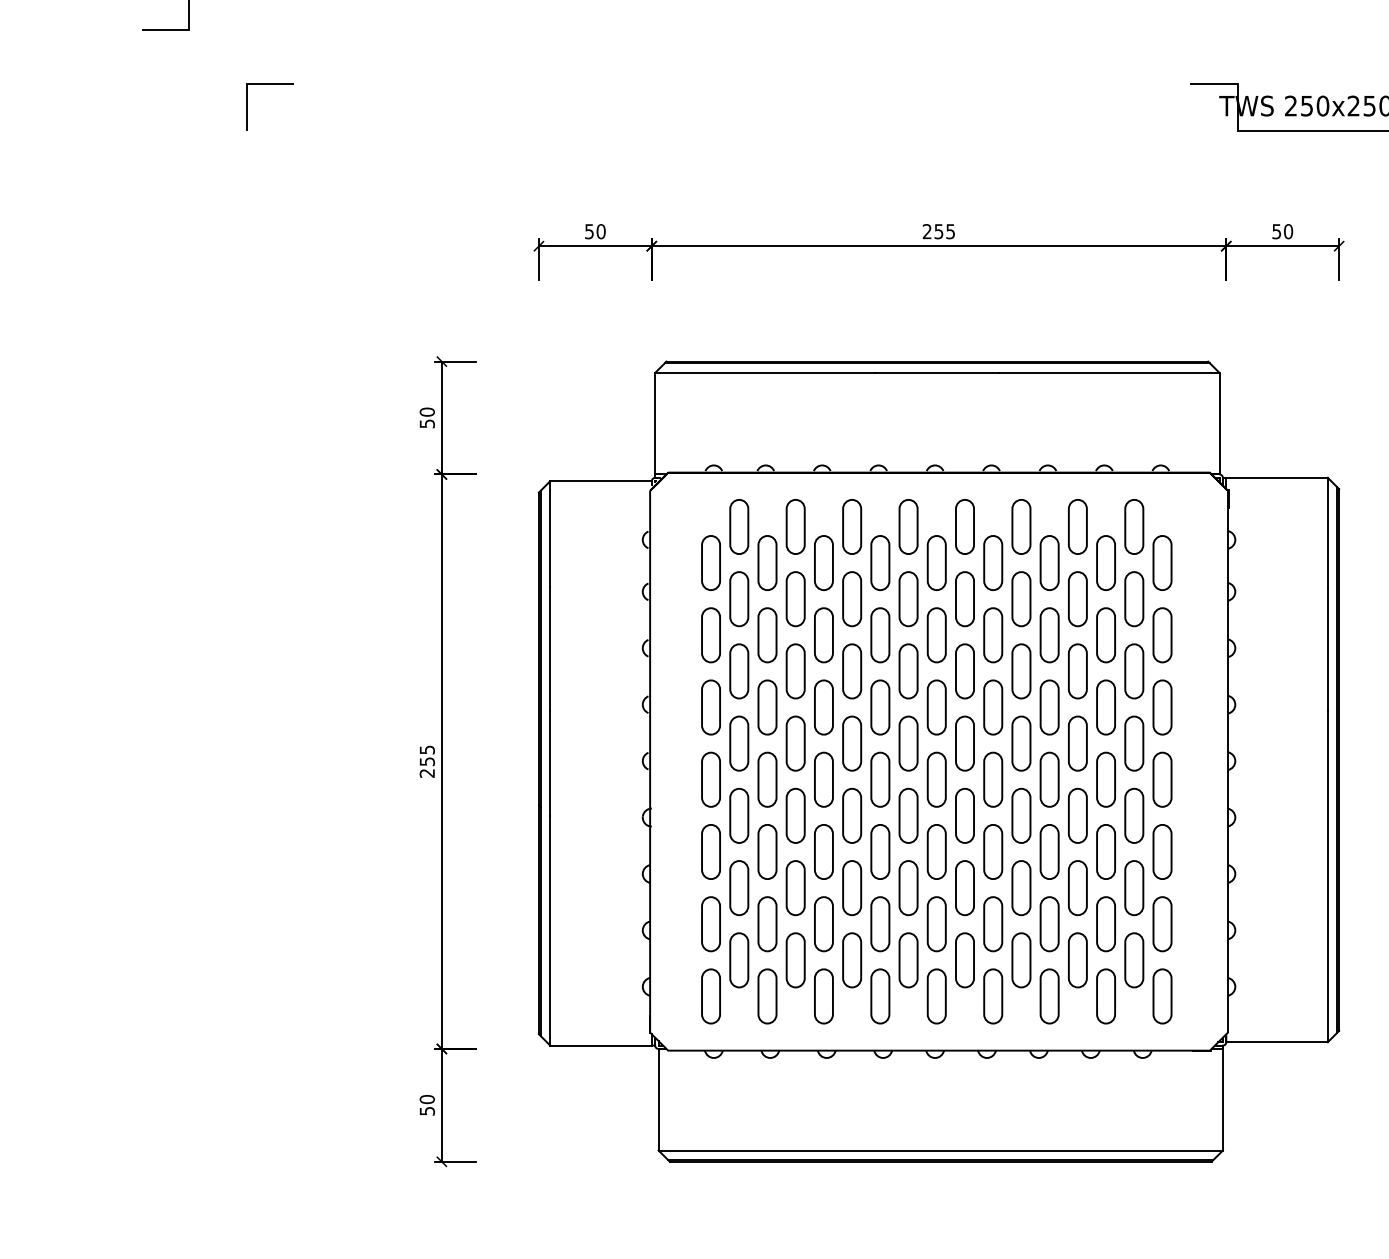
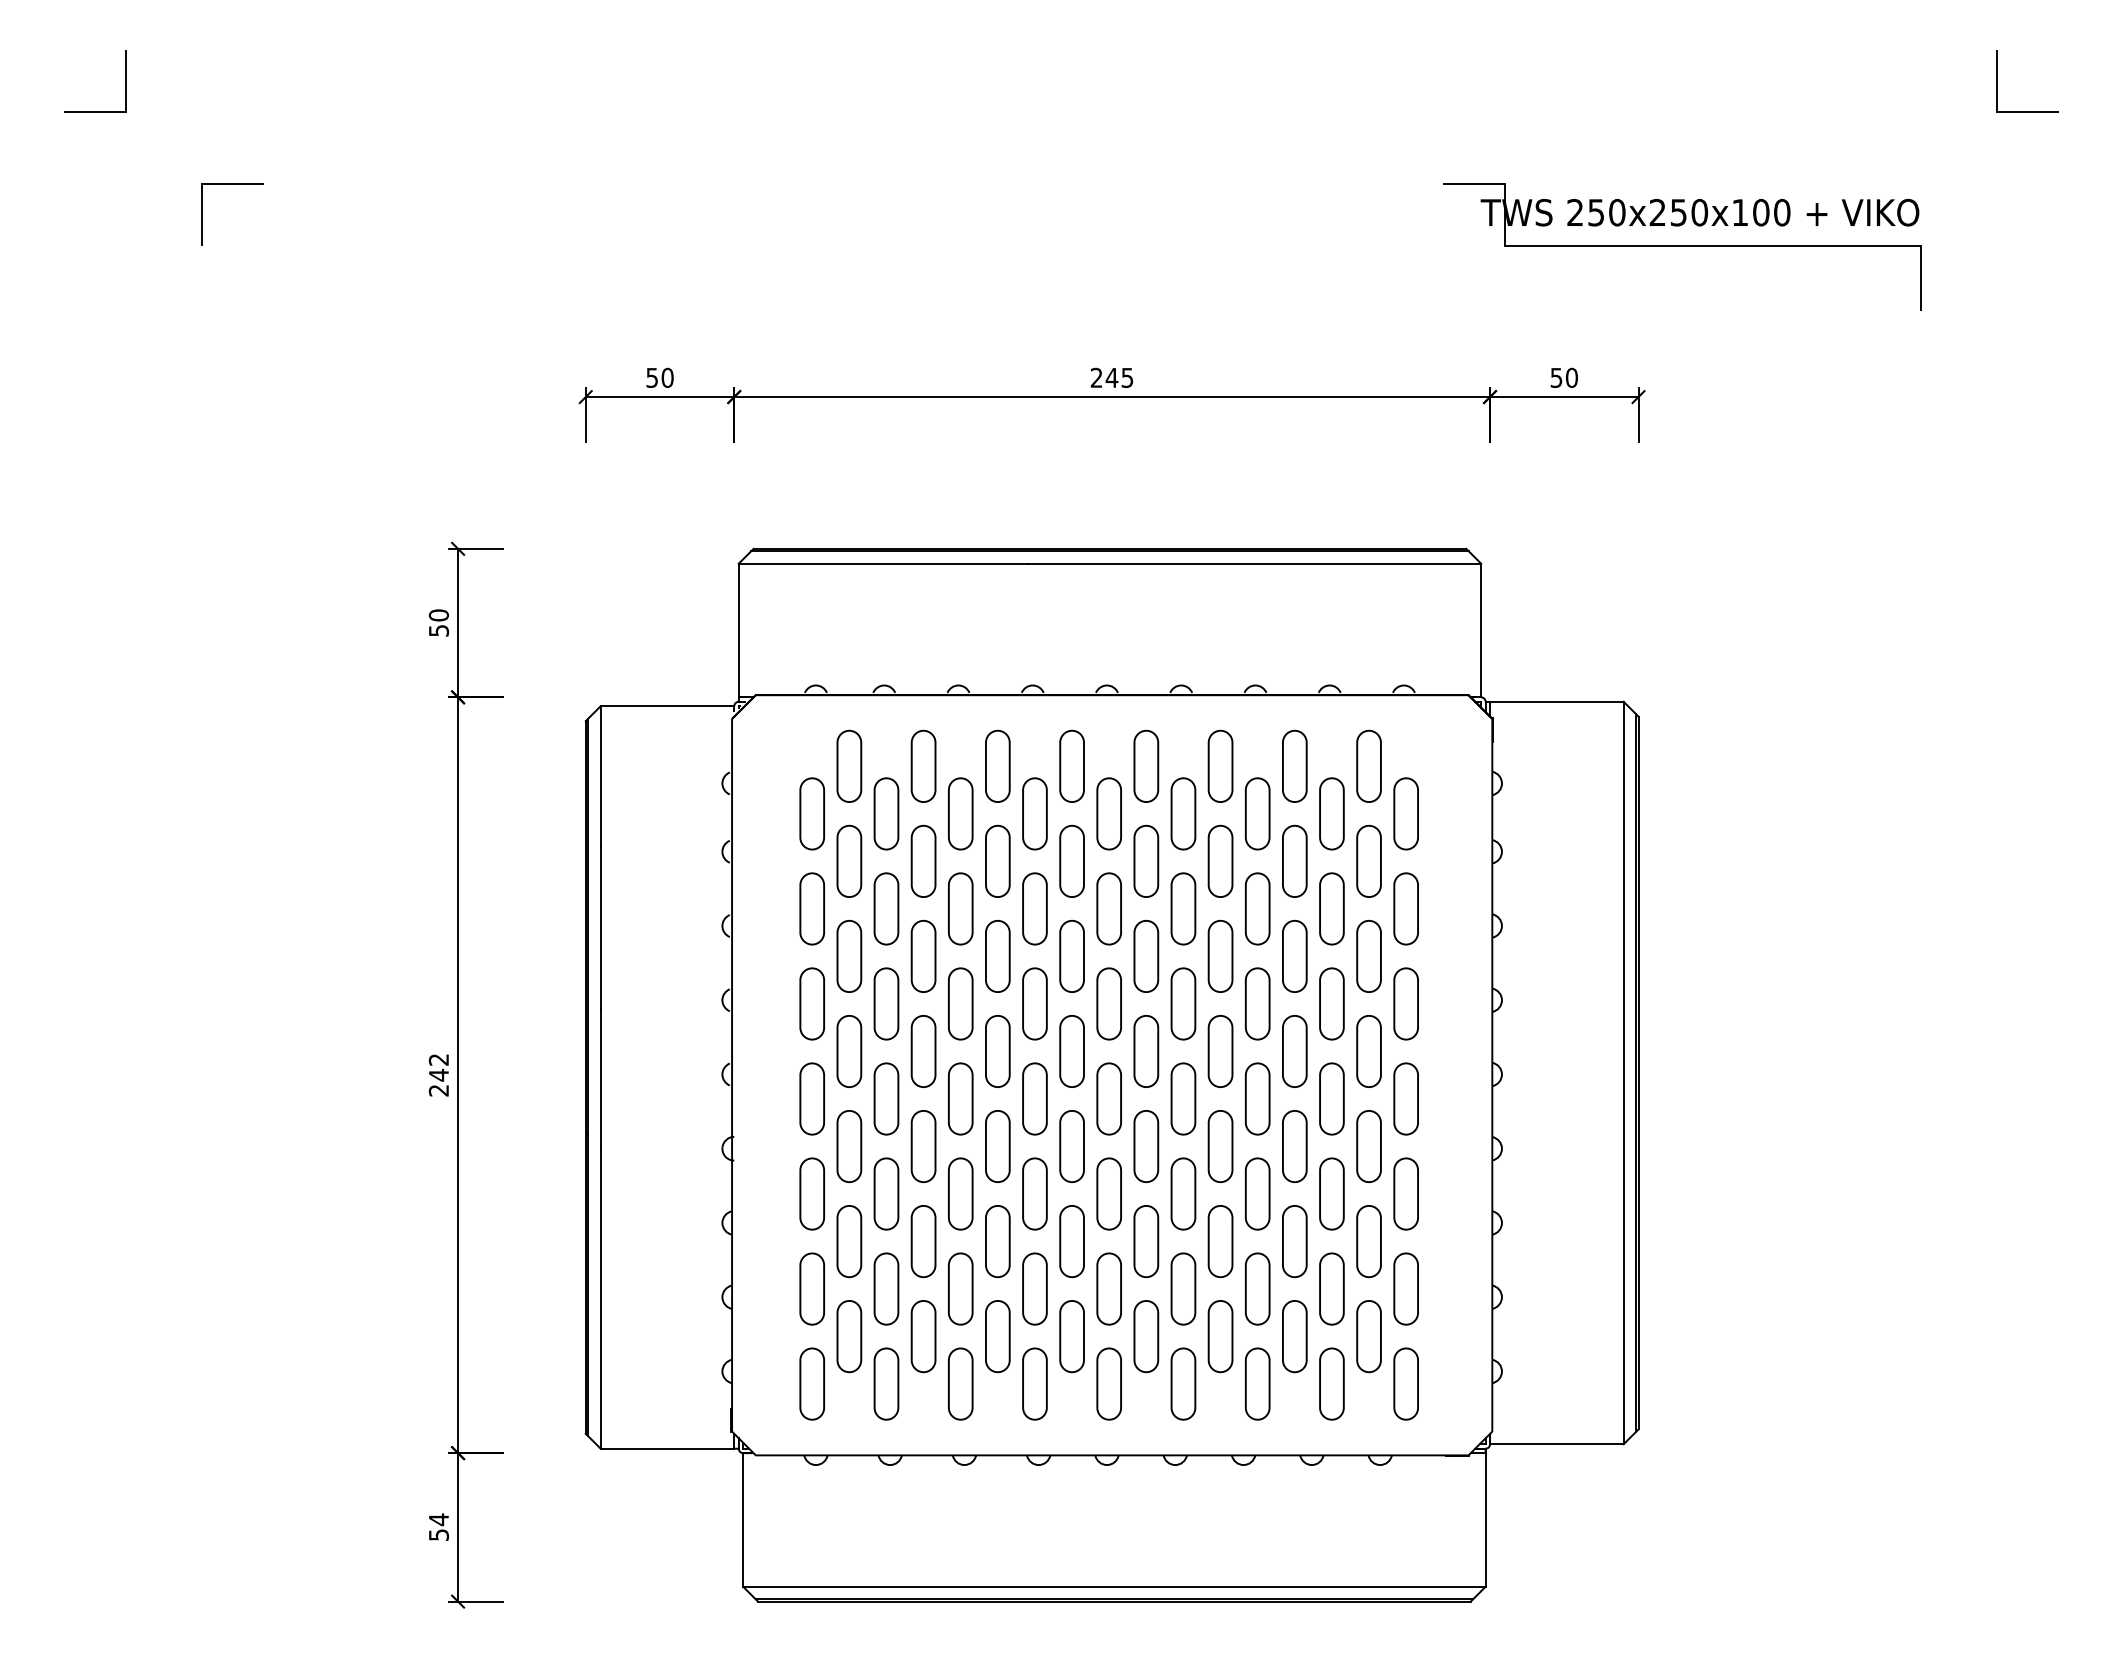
text: (938, 231) -> (1111, 377), 255 -> 245
text: (426, 755) -> (438, 1067), 255 -> 242
text: (426, 1099) -> (438, 1519), 50 -> 54

